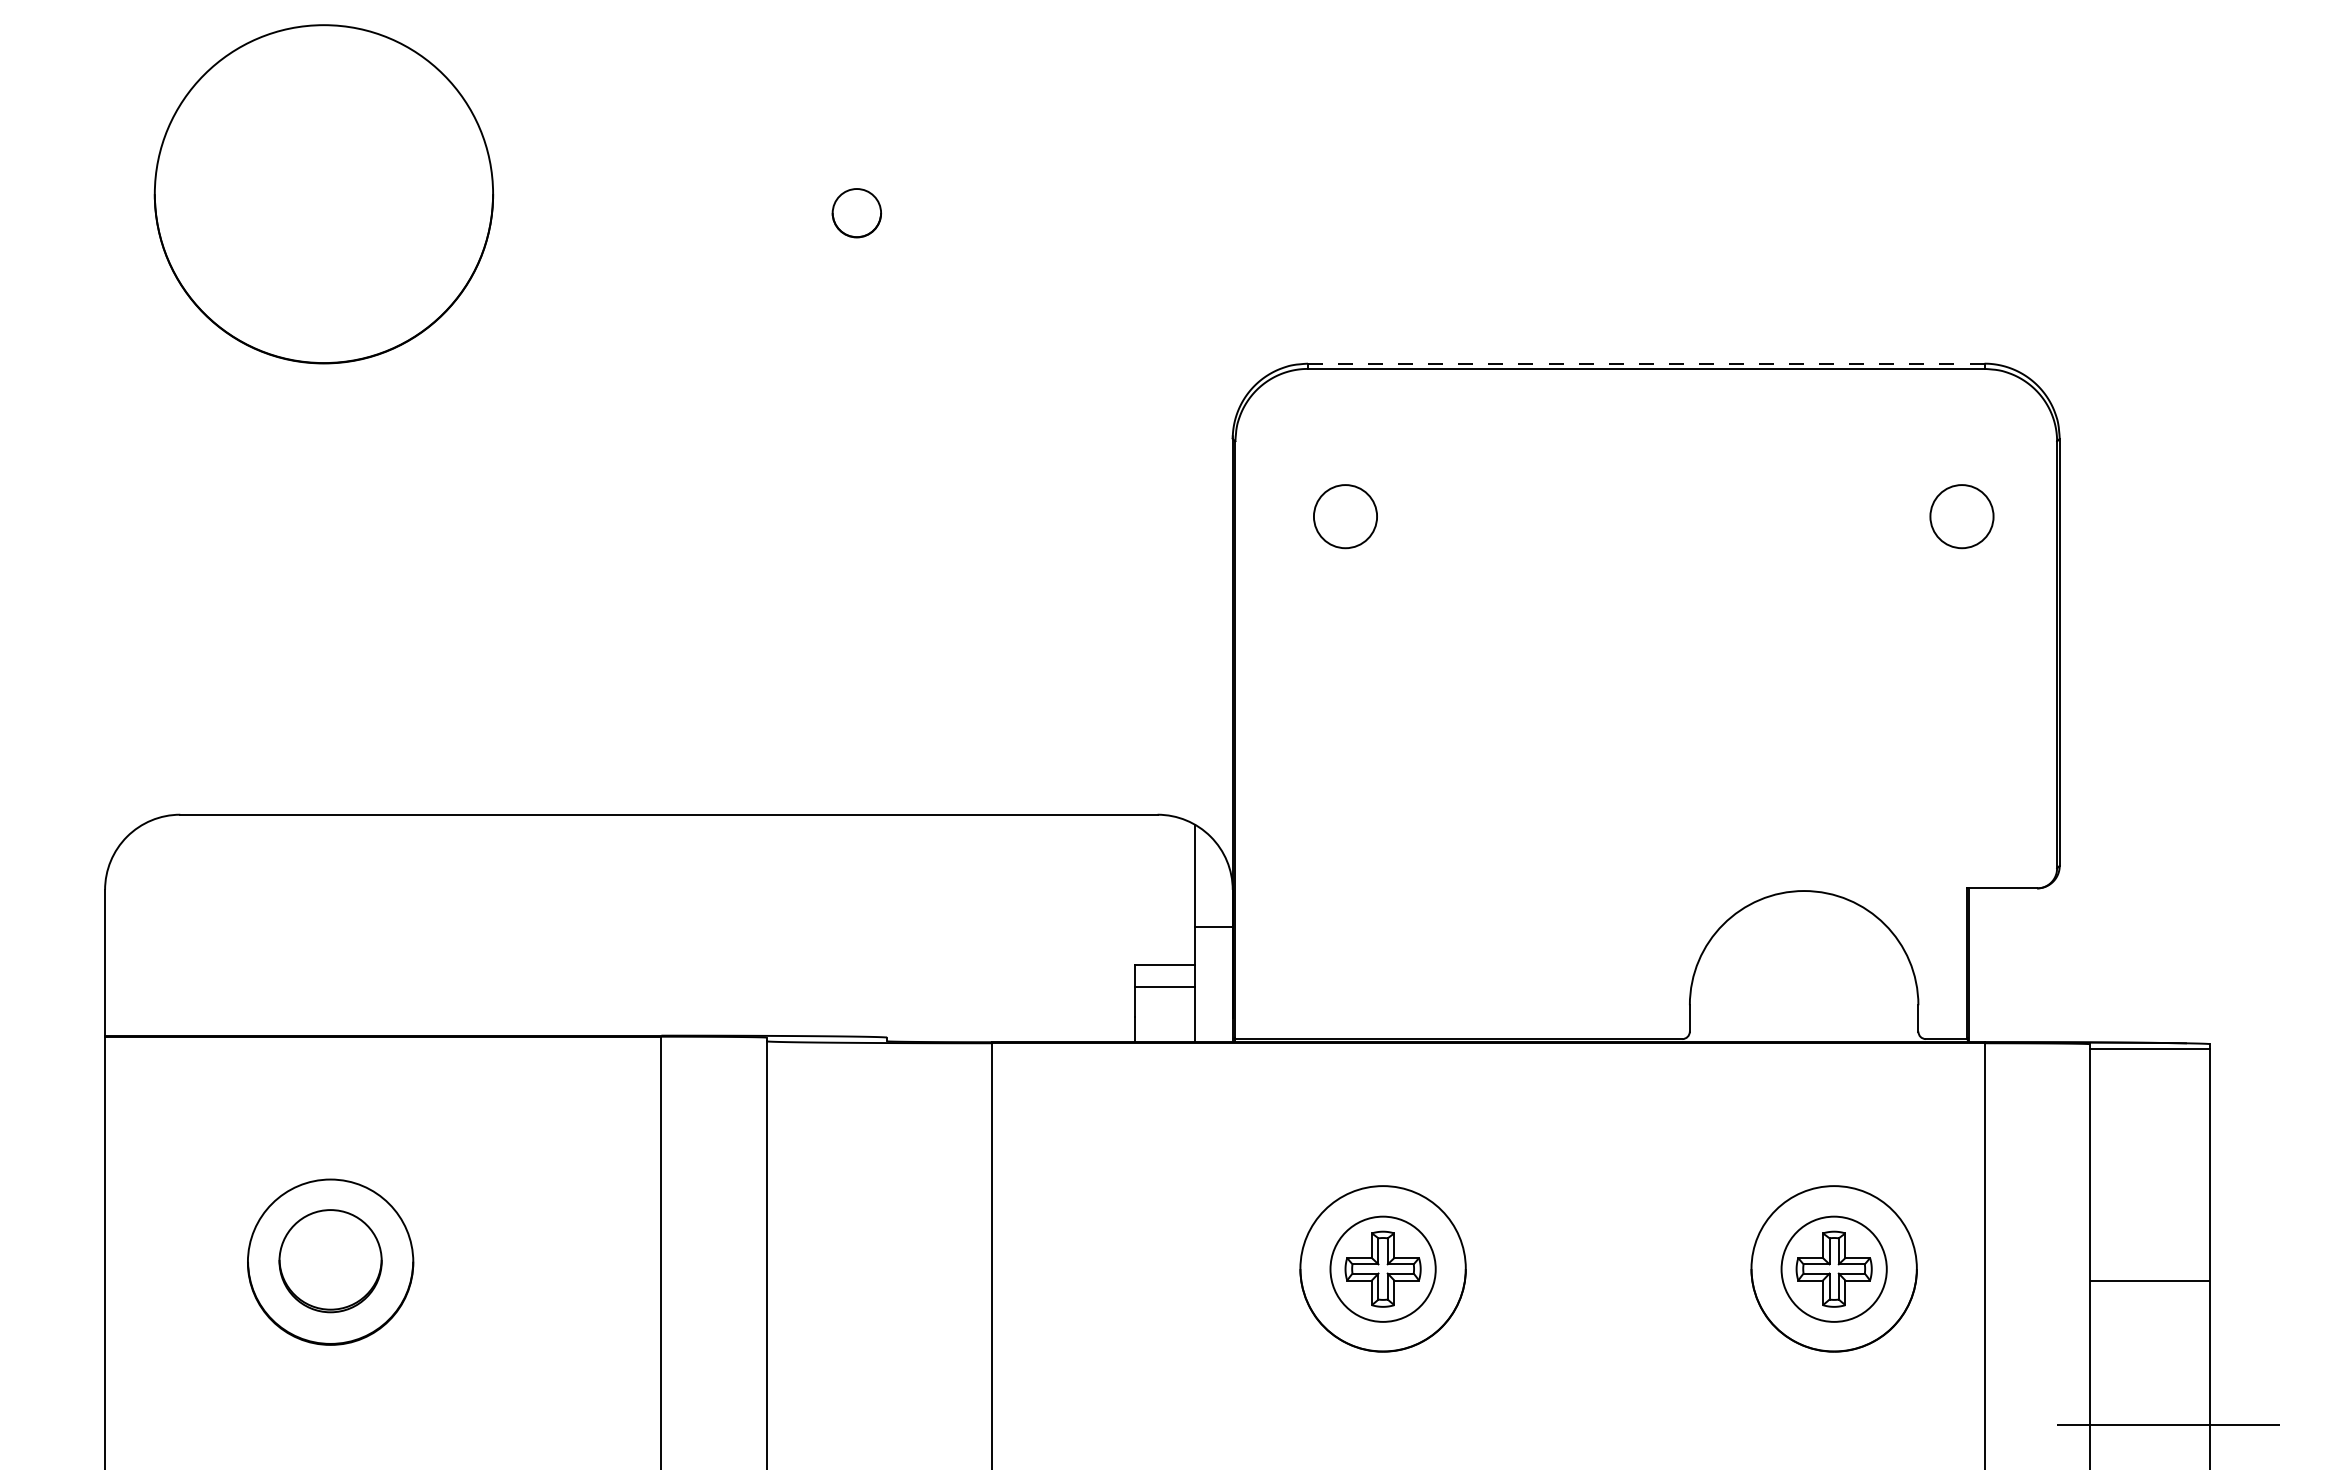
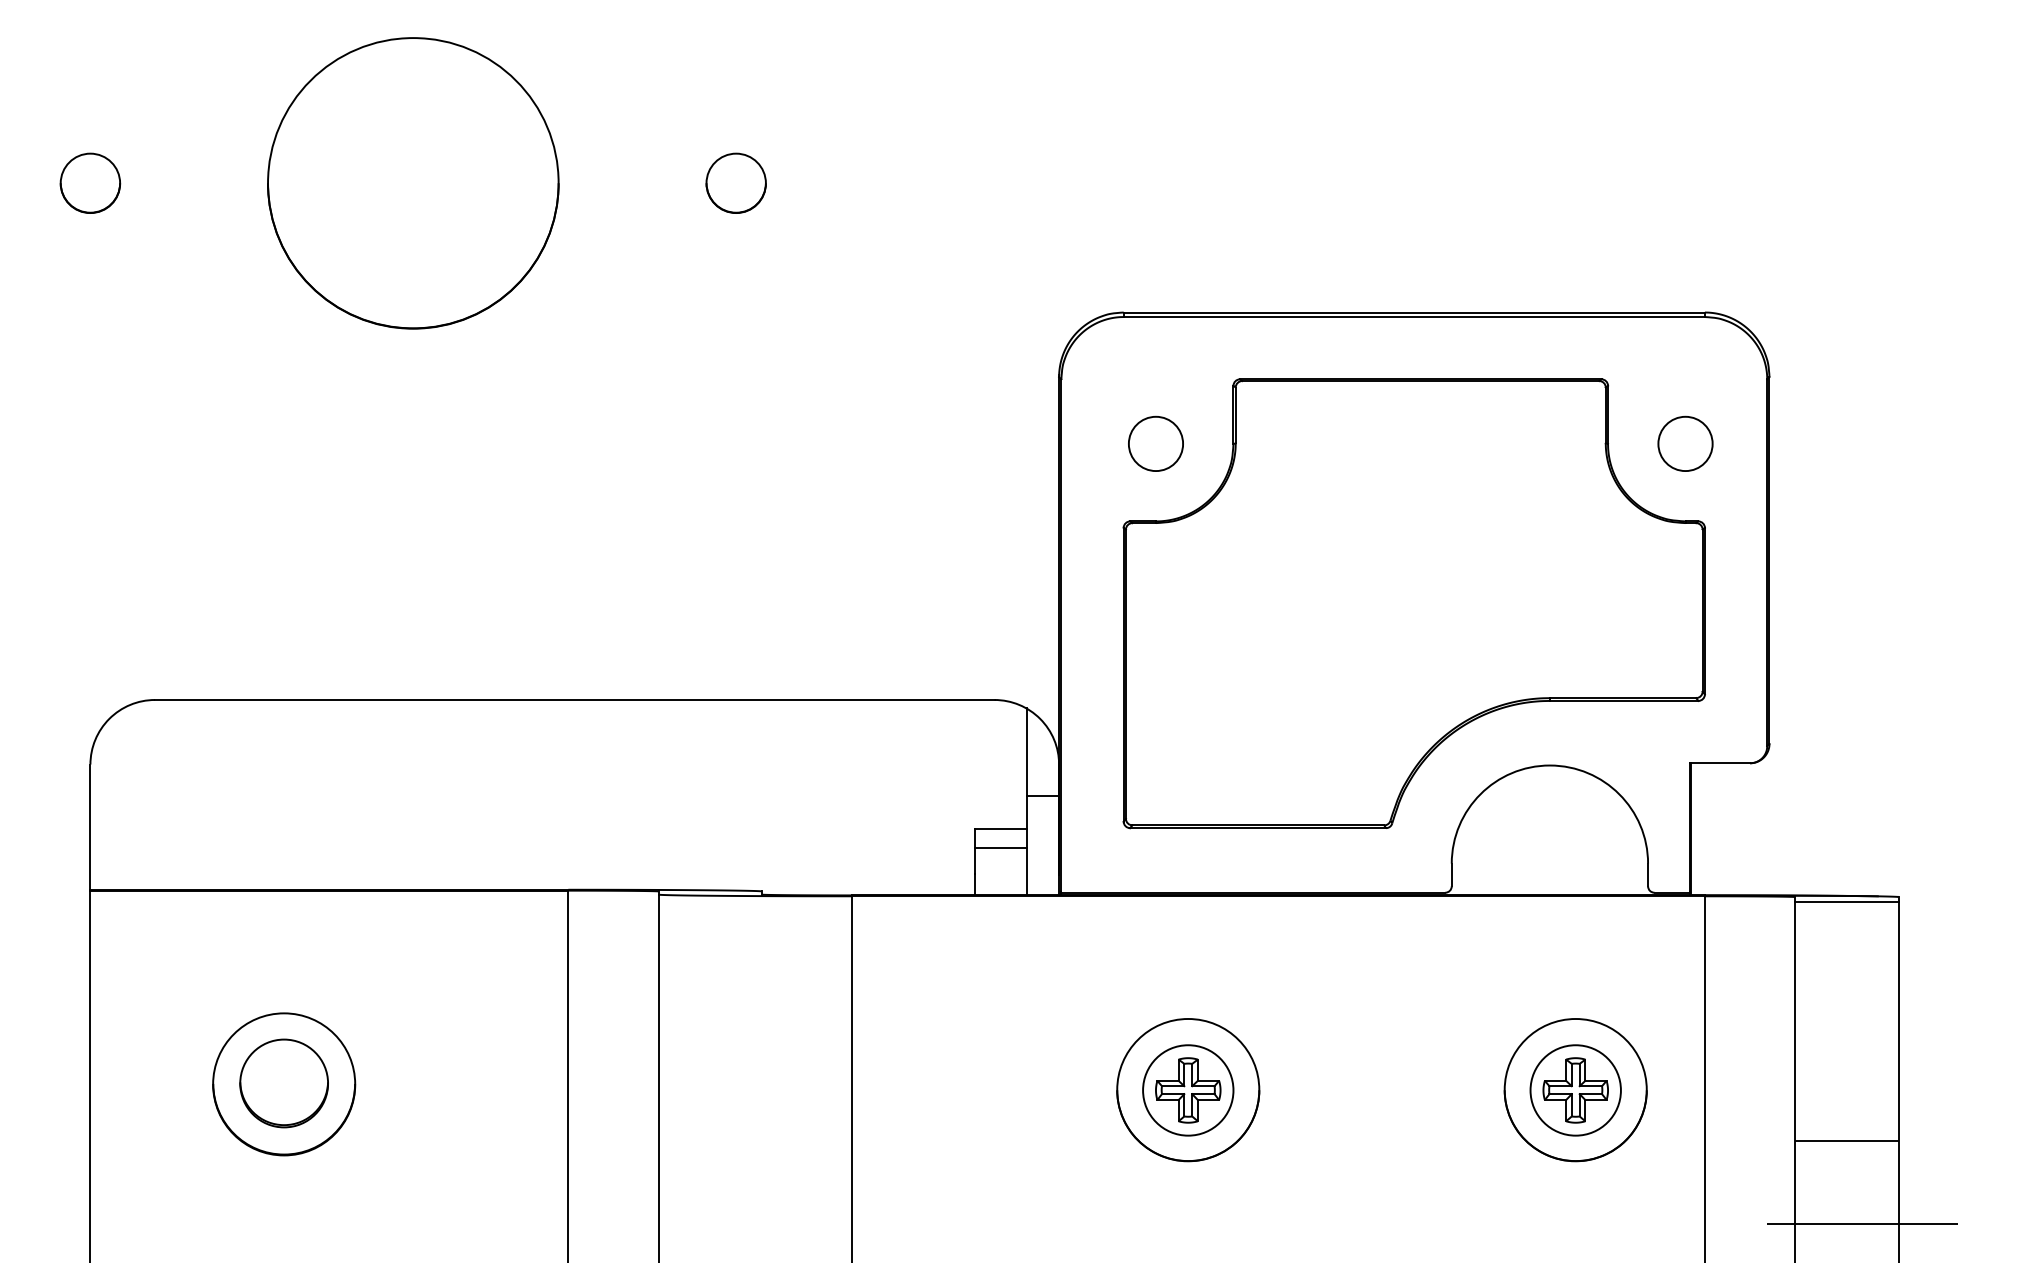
part: (323, 194) -> (412, 183), moved
part: (104, 212) -> (89, 182), added
part: (856, 212) -> (735, 182), size x1.43
line: (1646, 363) -> (1414, 312), dashed -> solid
part: (1645, 702) -> (1413, 603), added
line: (2149, 1280) -> (1846, 1140), moved

